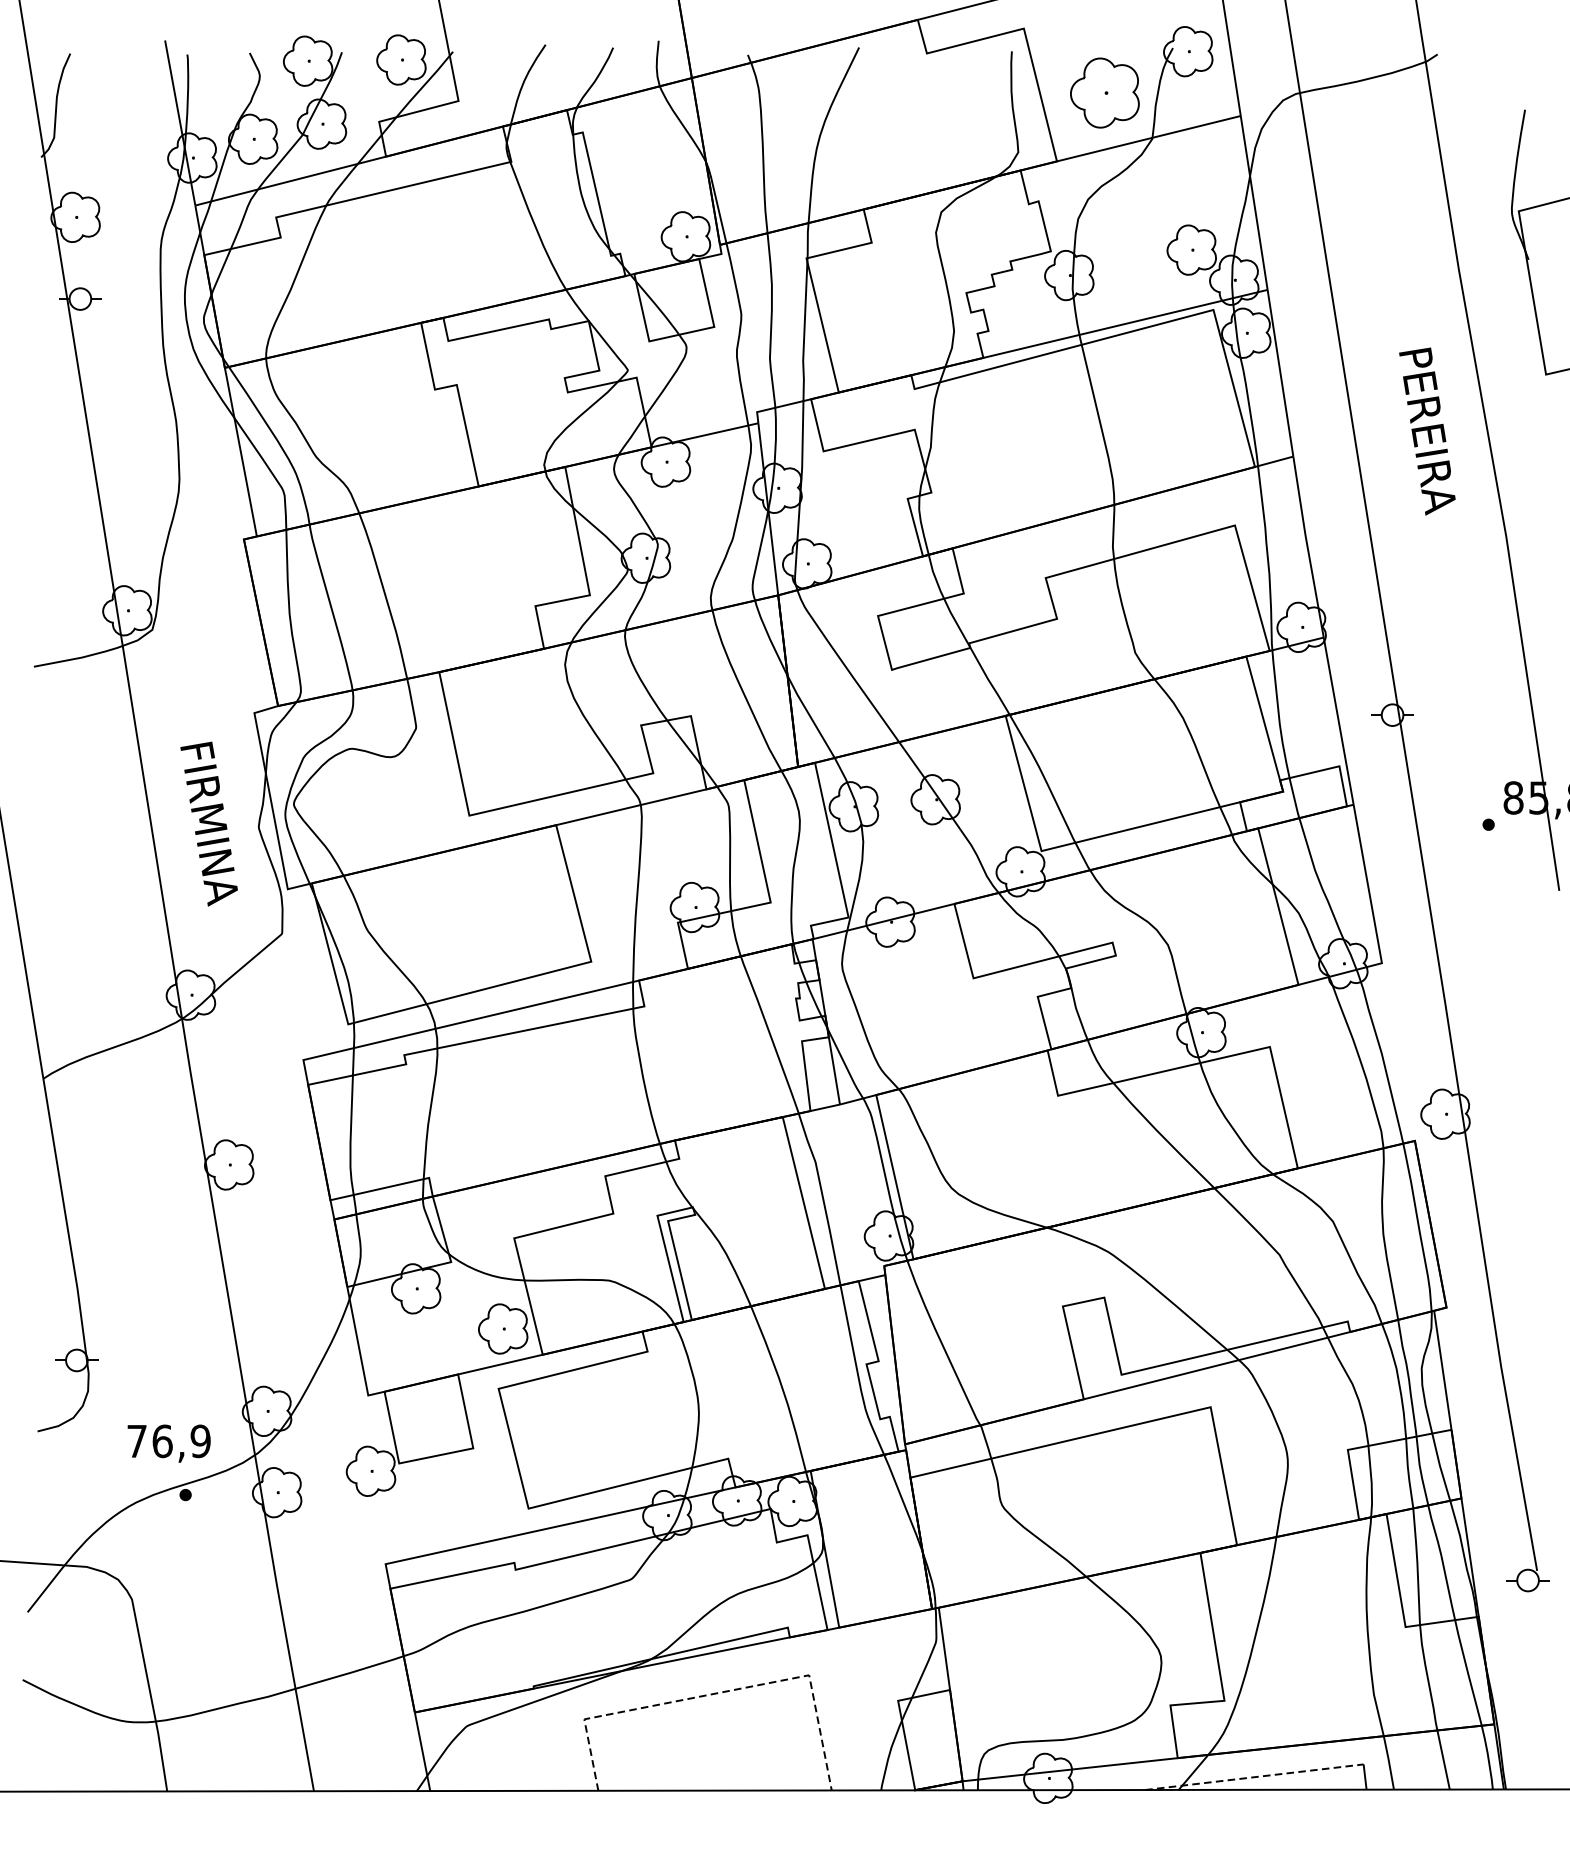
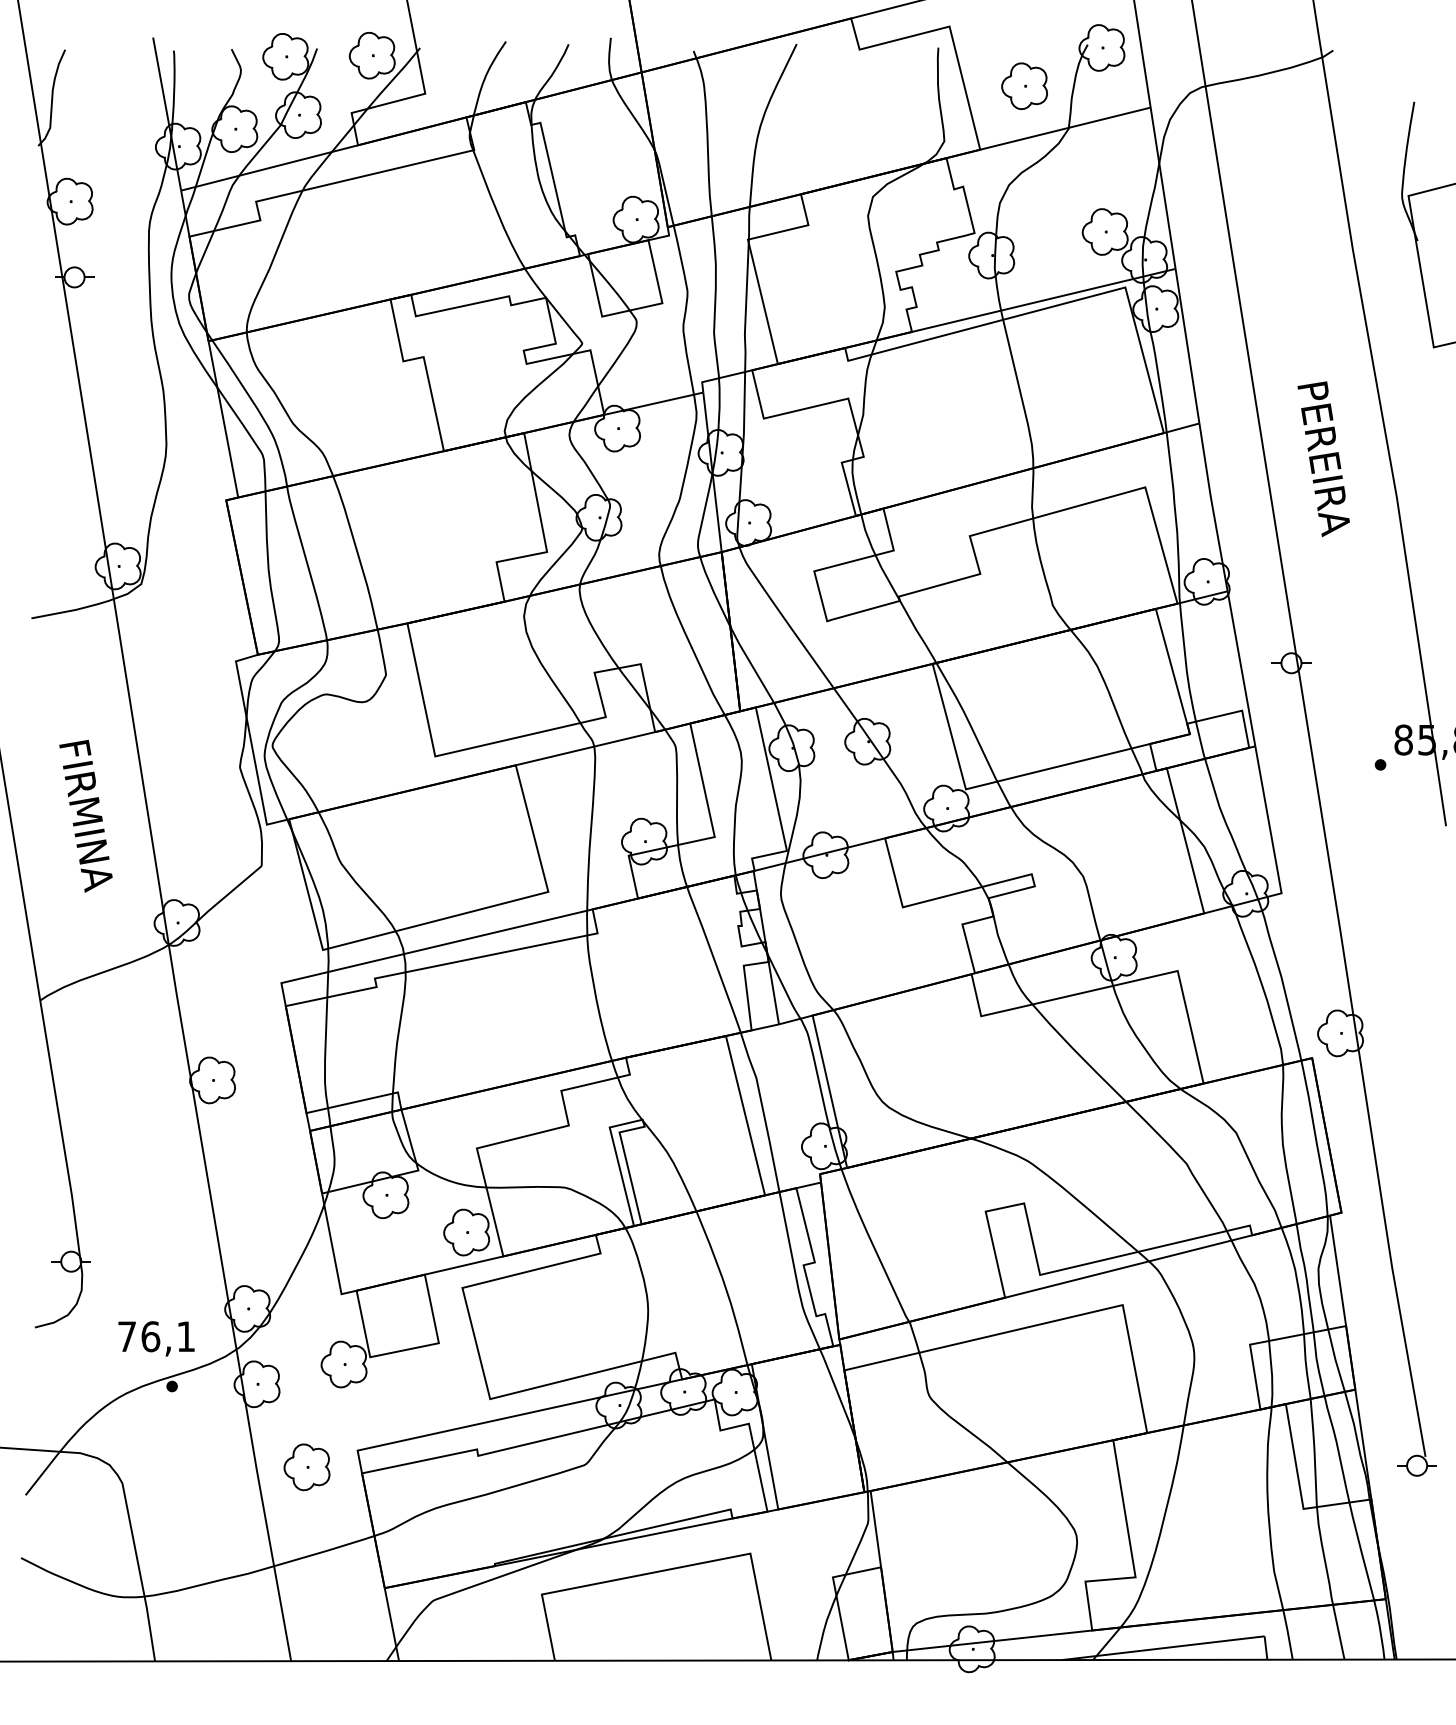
part: (1104, 92) -> (1024, 85), size x0.71
text: (1427, 431) -> (1323, 459), moved
text: (208, 823) -> (85, 815), moved
text: (200, 1441) -> (185, 1336), 76,9 -> 76,1
part: (330, 1582) -> (306, 1467), added
line: (718, 1693) -> (666, 1570), dashed -> solid
line: (1254, 1777) -> (1163, 1648), dashed -> solid

